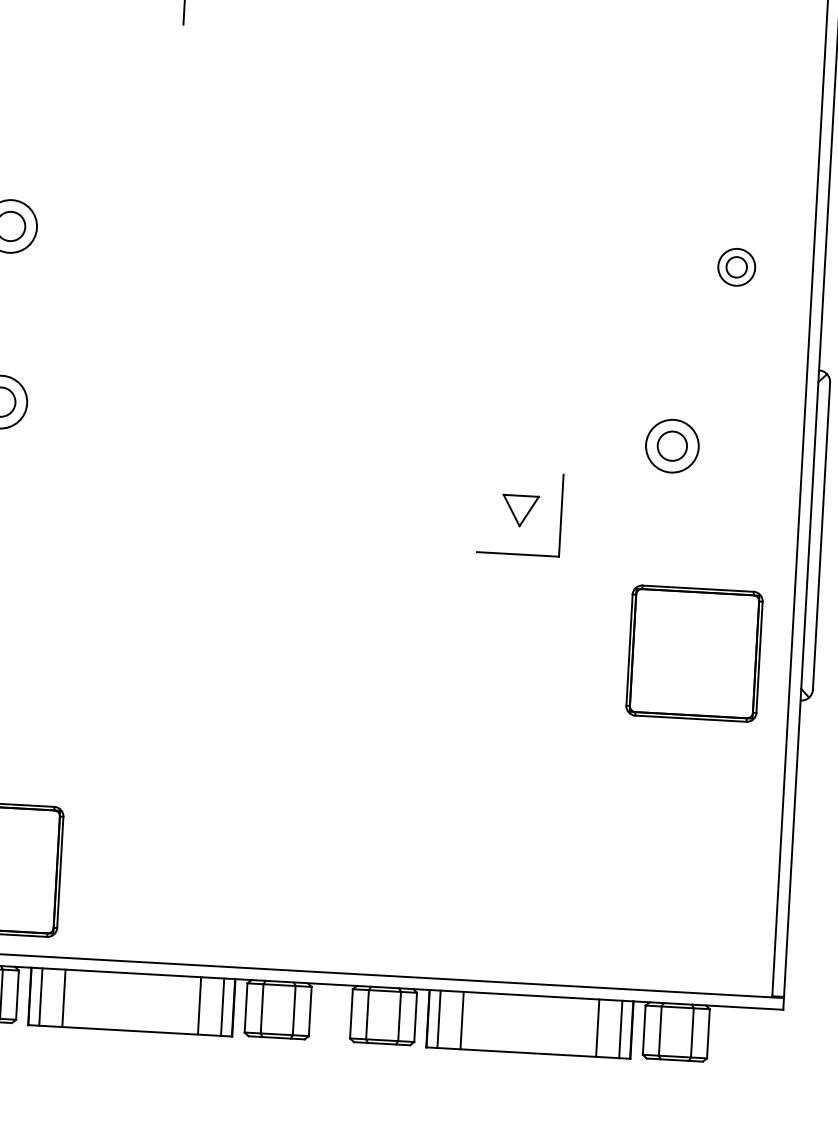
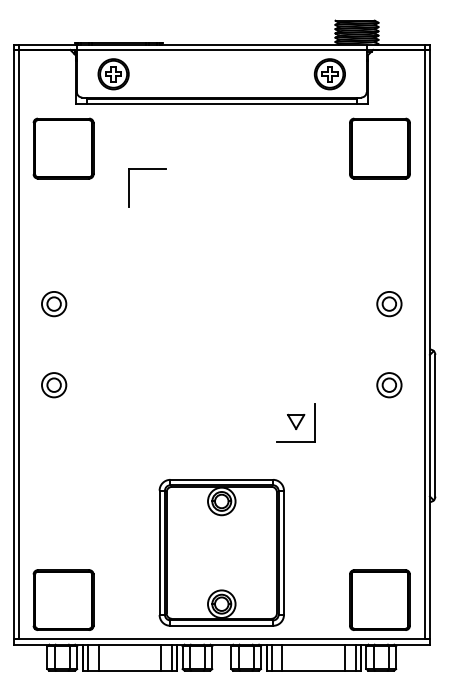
part: (736, 267) -> (389, 304), size x1.43
part: (672, 446) -> (389, 385), moved
part: (693, 652) -> (379, 599), moved
part: (342, 784) -> (221, 552), added

